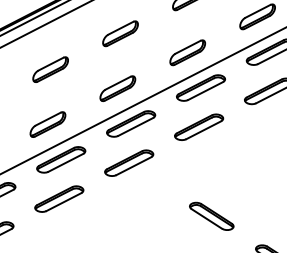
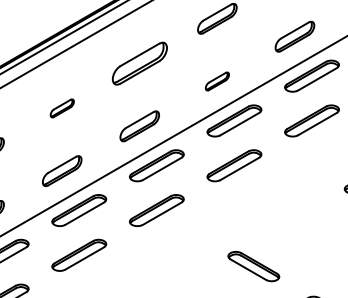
part: (120, 33) -> (139, 63), size x1.4
part: (187, 52) -> (217, 81), size x0.6
part: (50, 69) -> (62, 108), size x0.6

